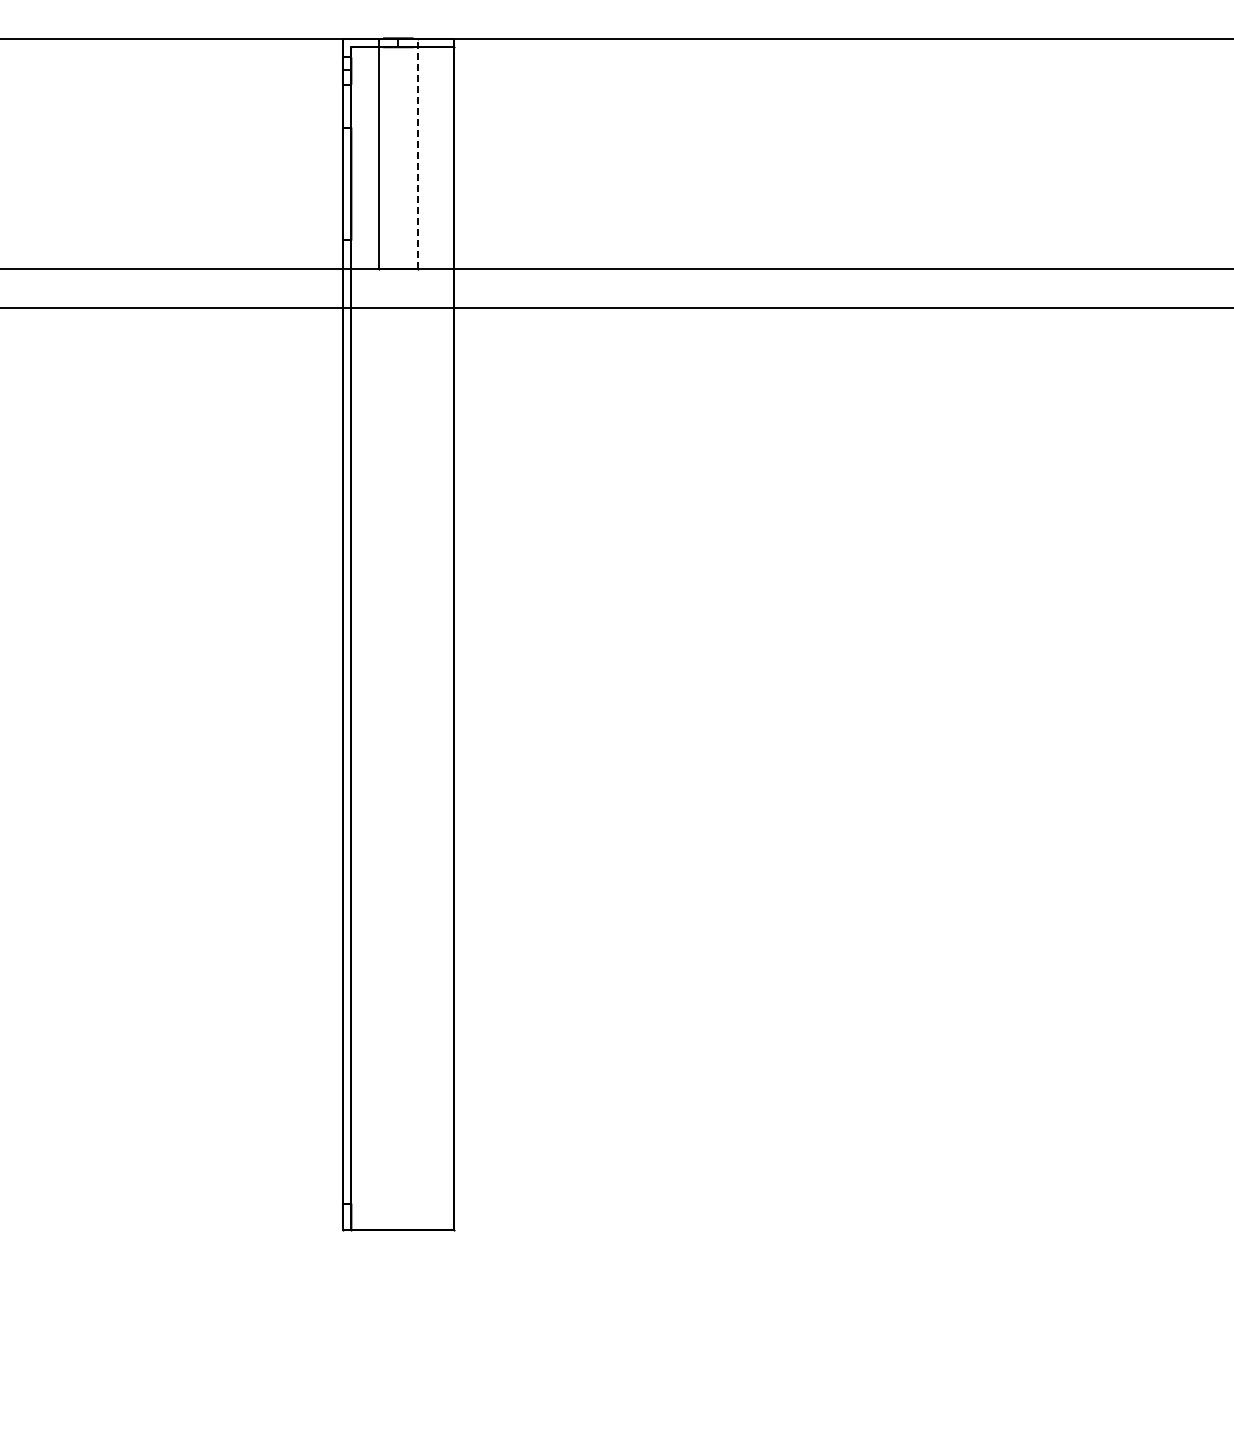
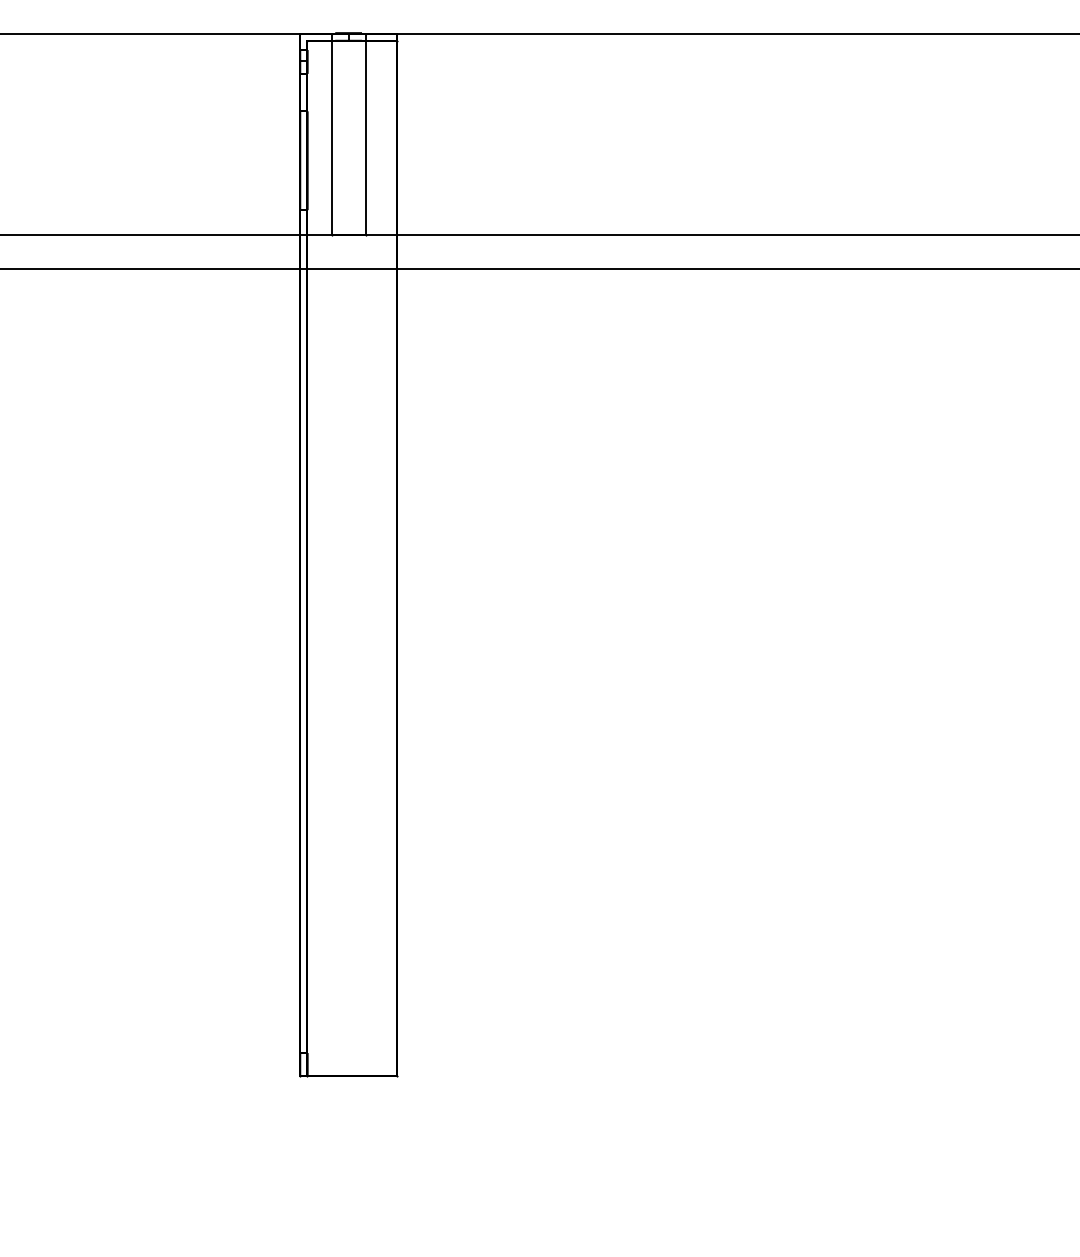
line: (417, 153) -> (365, 134), dashed -> solid

